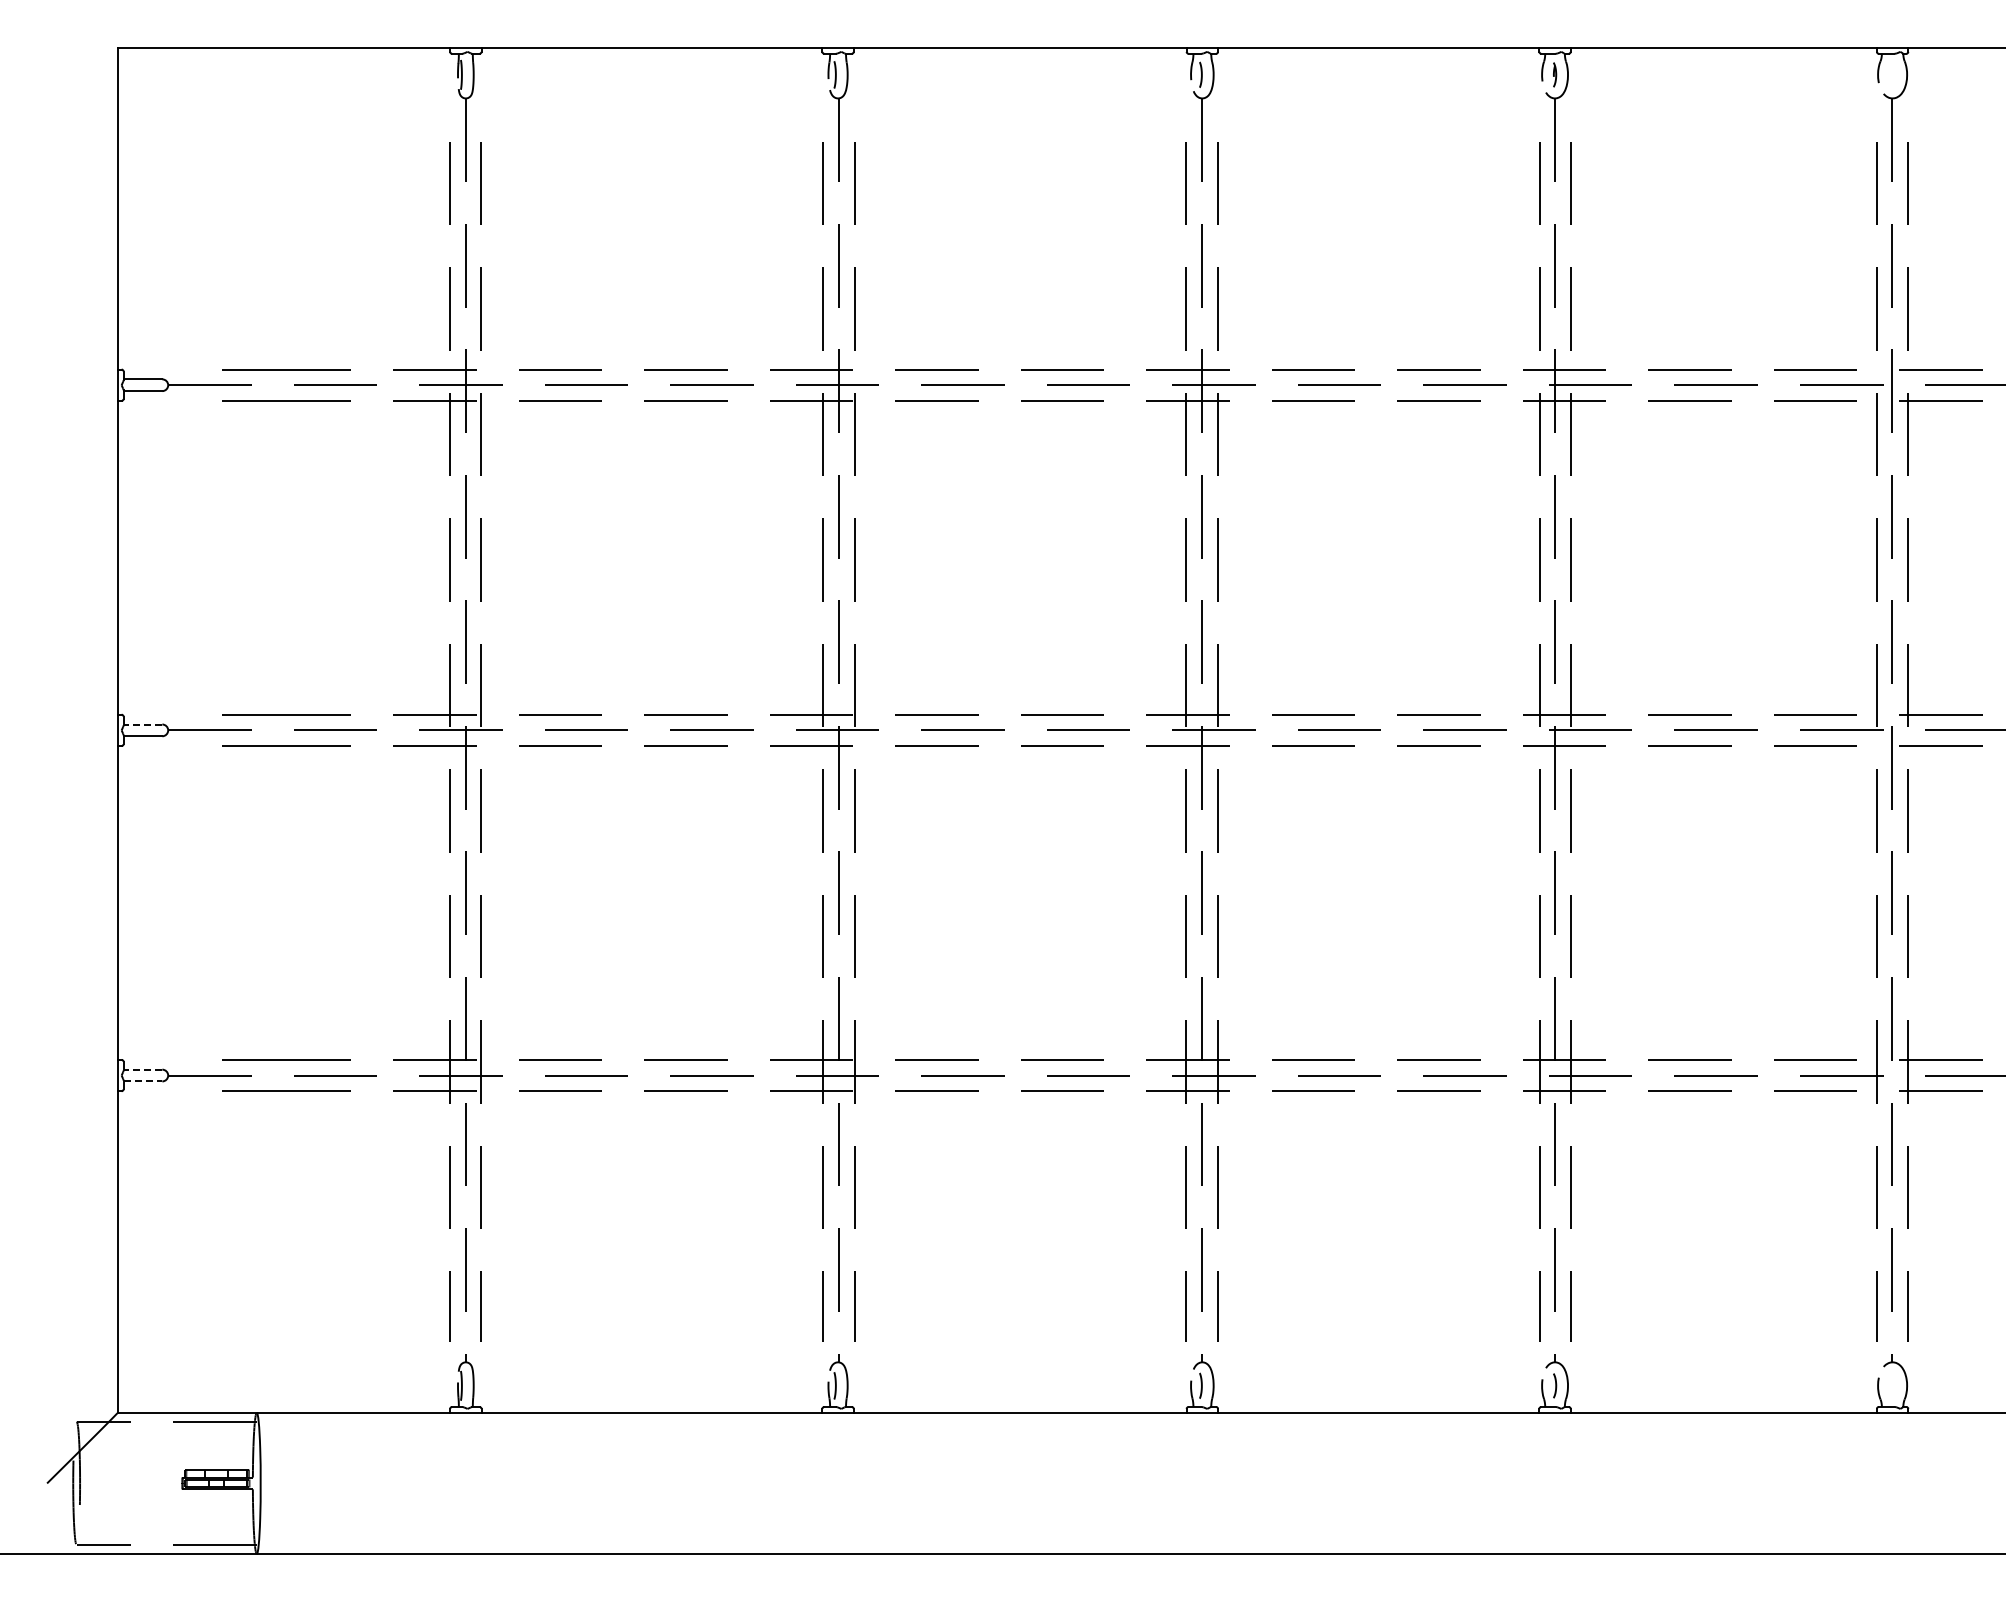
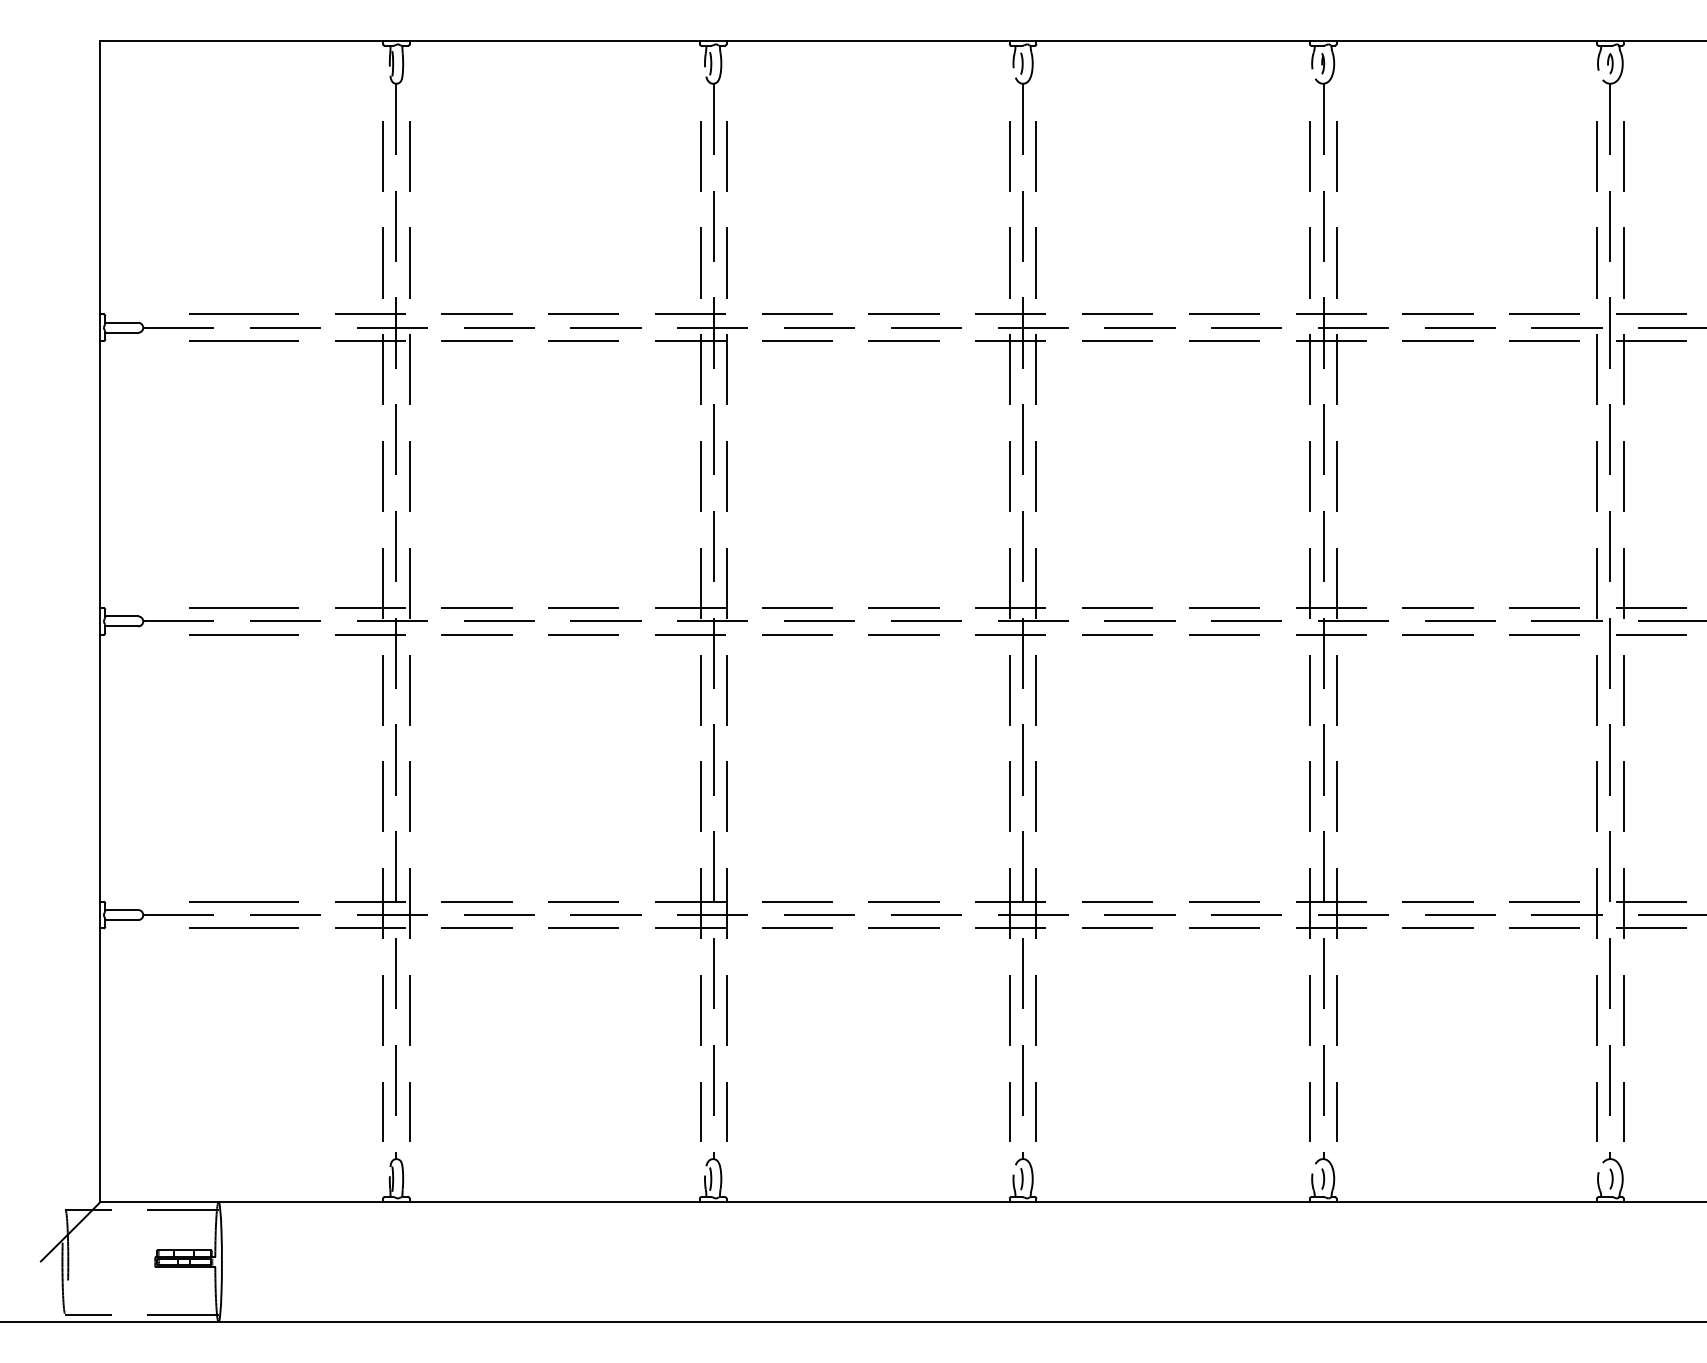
part: (1892, 74) -> (1610, 63), added
line: (142, 724) -> (121, 616), dashed -> solid
line: (142, 1069) -> (121, 909), dashed -> solid
line: (143, 1081) -> (122, 920), dashed -> solid
curve: (1894, 1385) -> (1611, 1178), added

